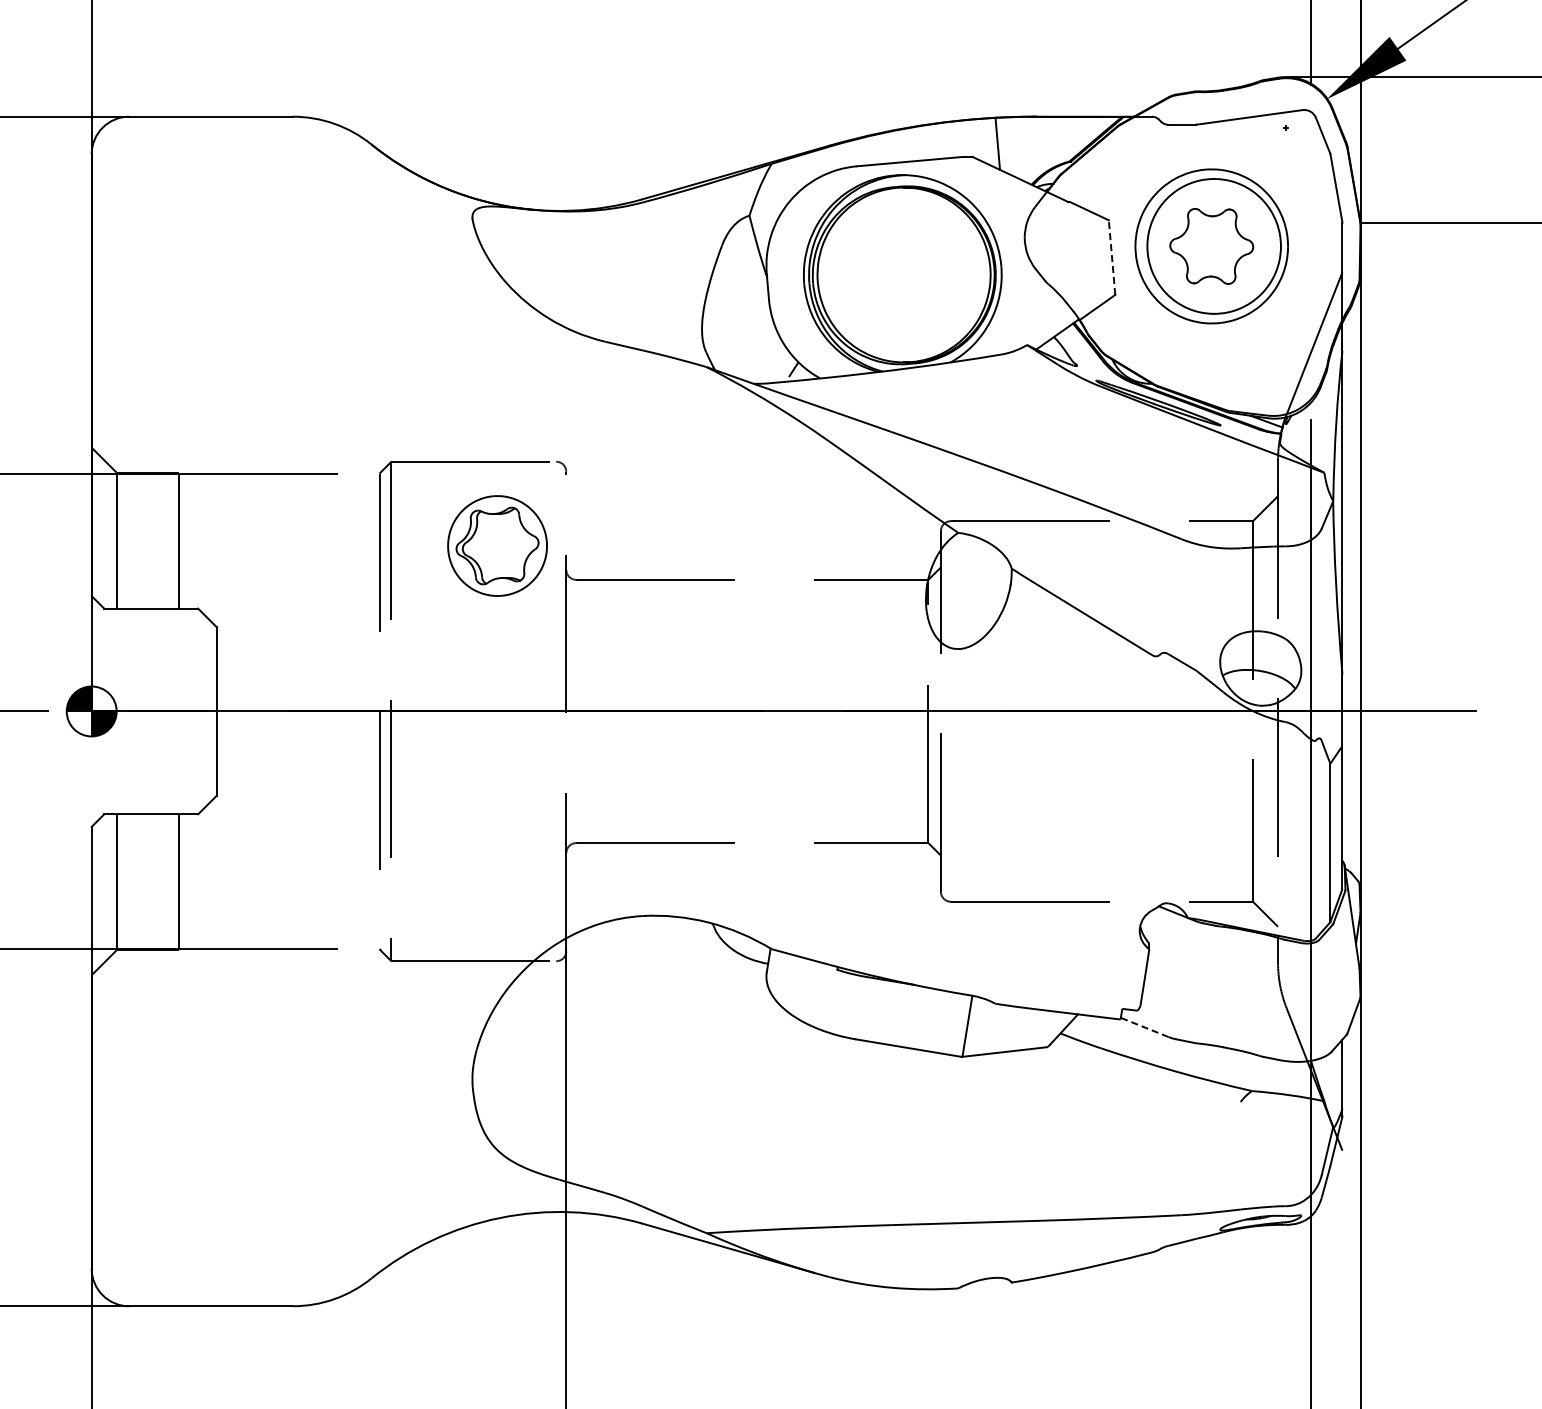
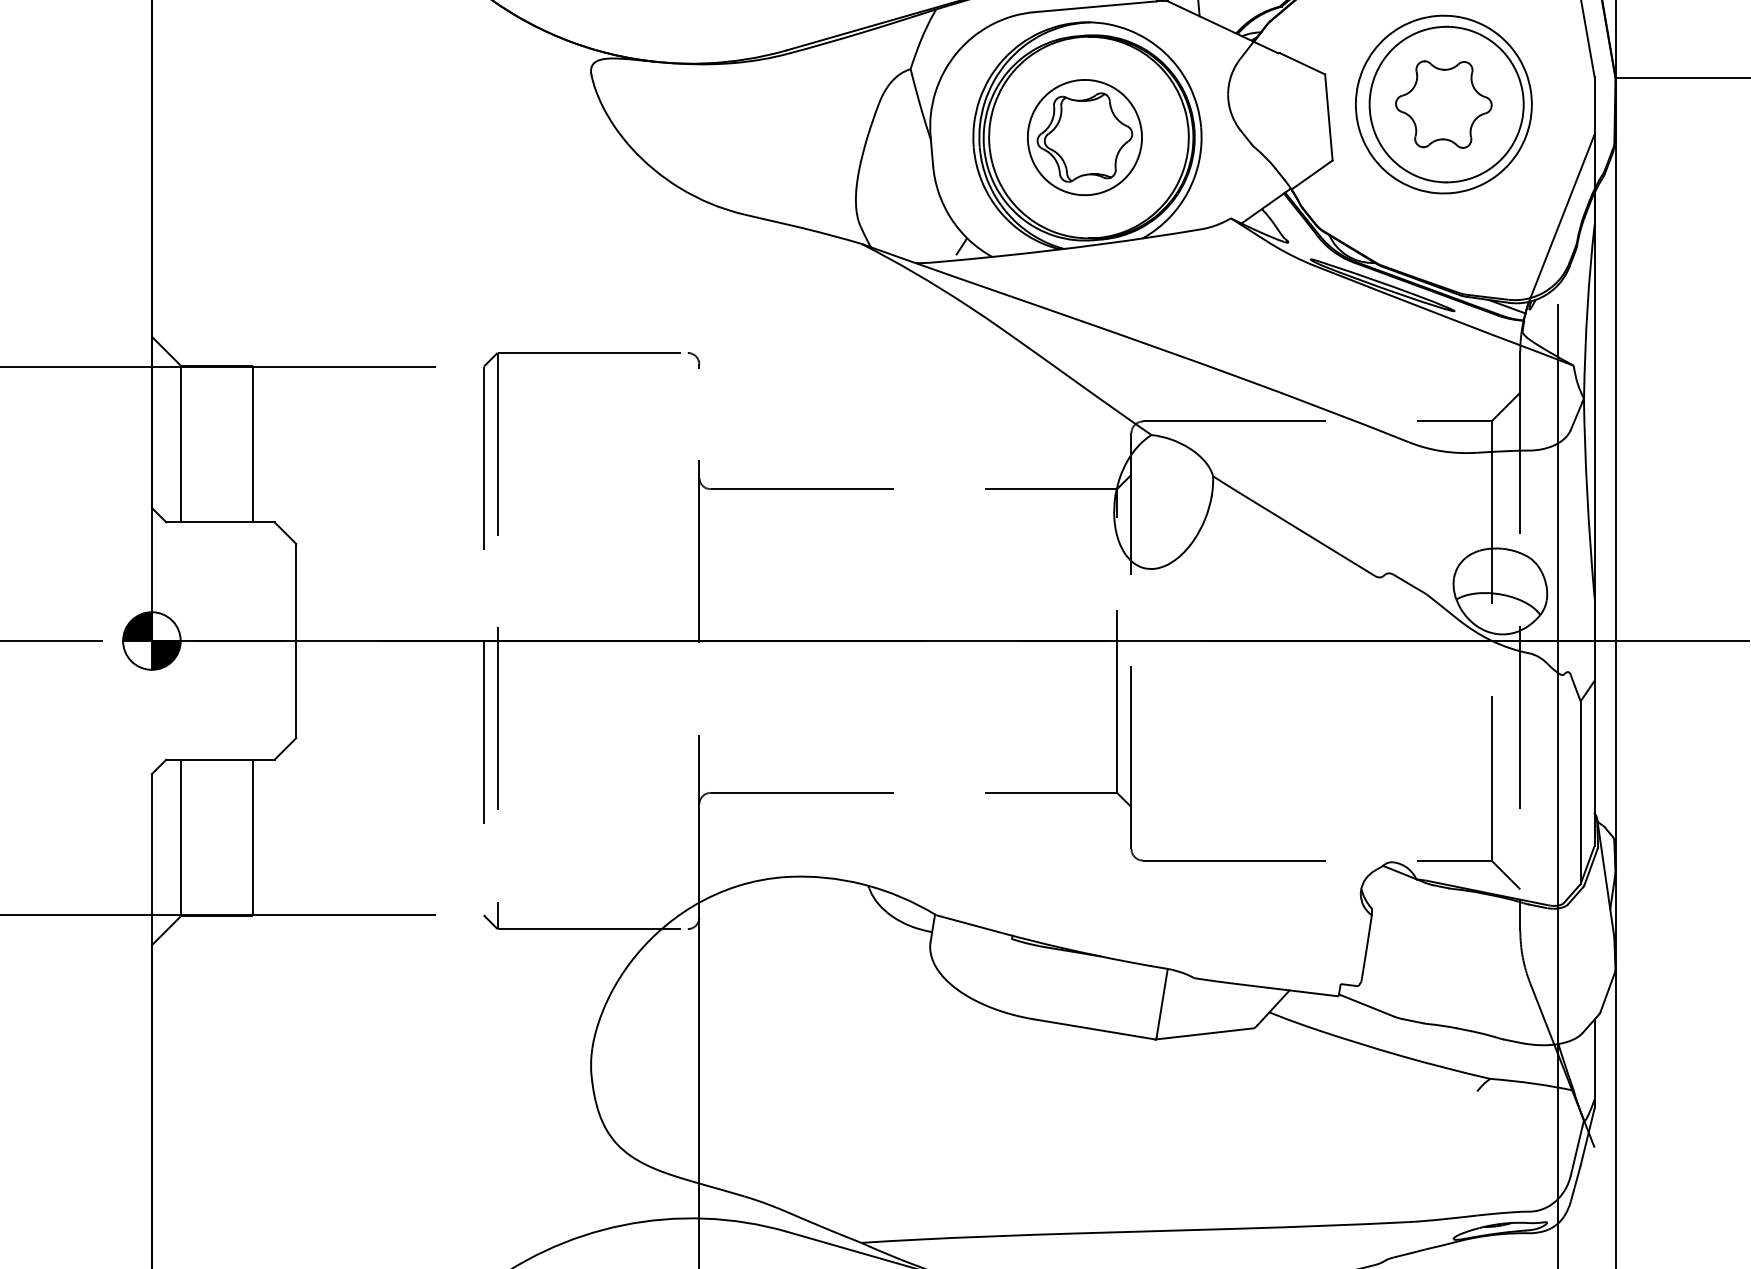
line: (1112, 257) -> (1329, 117), dashed -> solid
part: (497, 545) -> (1084, 136), moved
line: (1145, 1027) -> (1367, 1005), dashed -> solid

